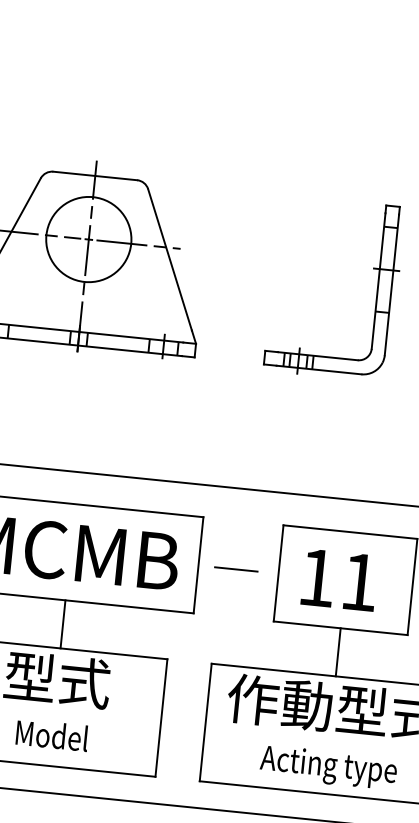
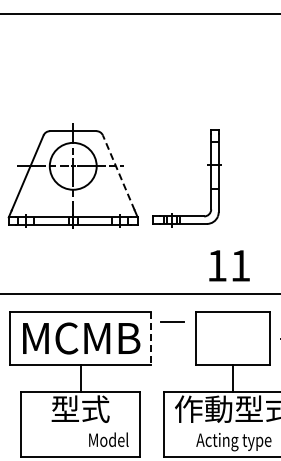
line: (169, 259) -> (118, 172), solid -> dashed
part: (376, 292) -> (210, 178), moved
line: (198, 565) -> (151, 338), solid -> dashed
line: (236, 569) -> (172, 321), moved
text: (339, 579) -> (229, 265), moved
text: (51, 734) -> (108, 439), moved

